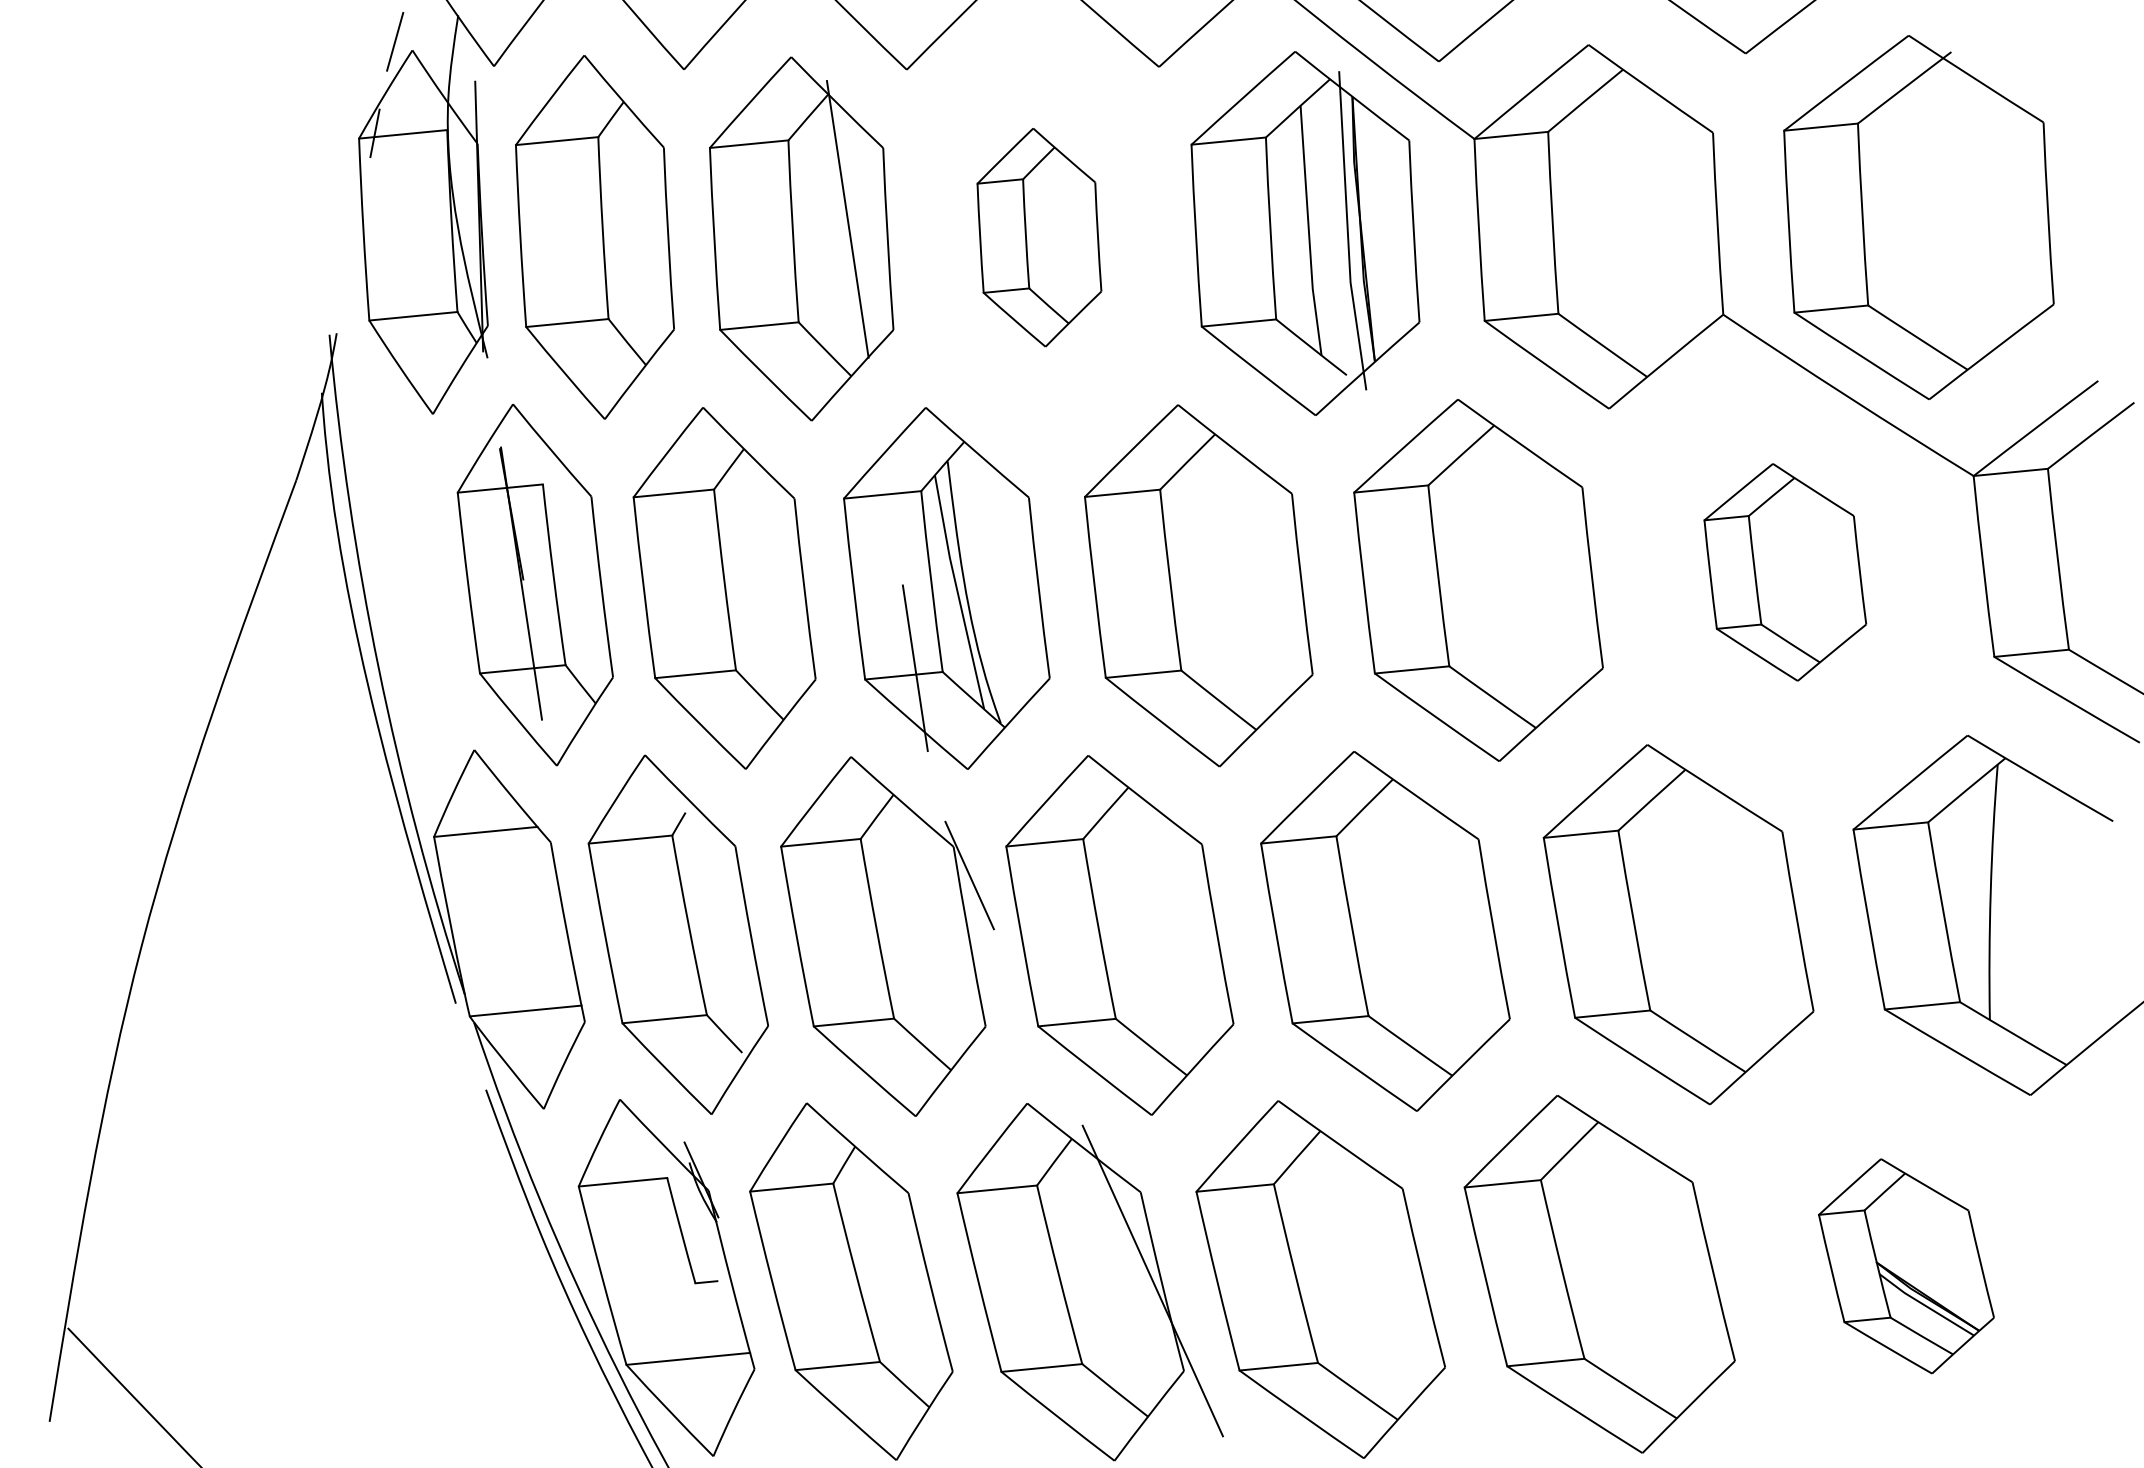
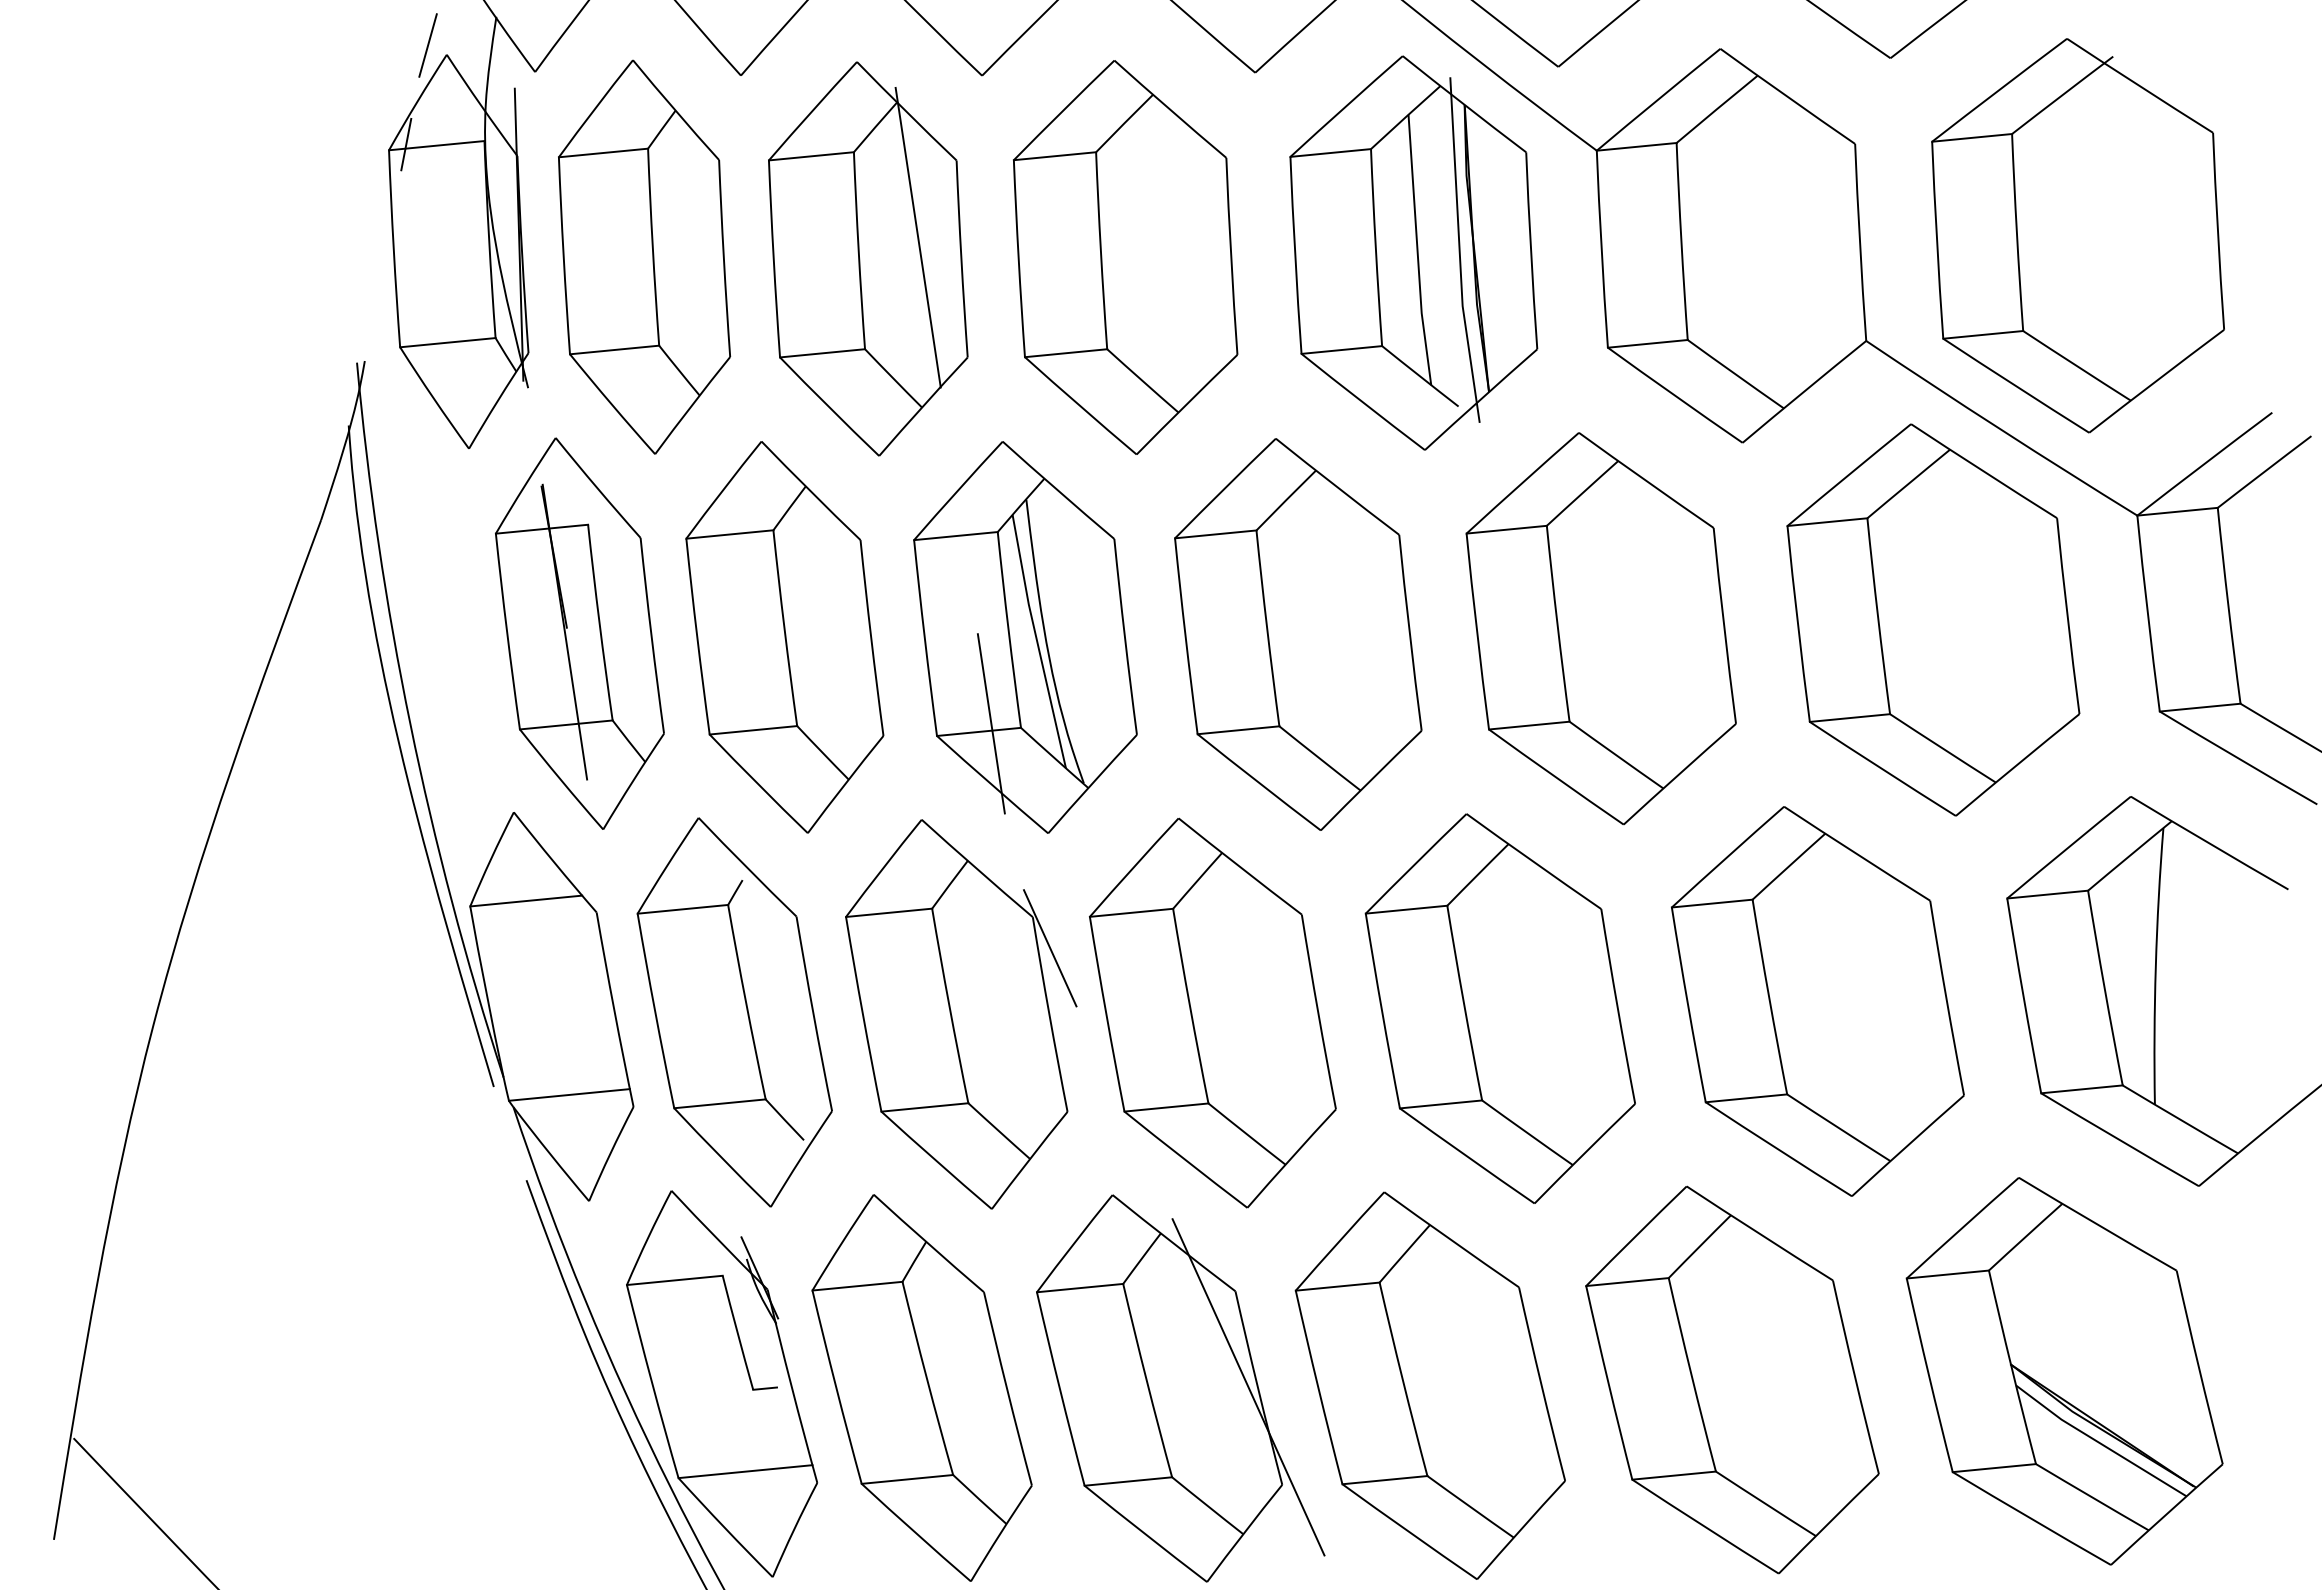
part: (1039, 237) -> (1125, 257), size x1.67
part: (1785, 571) -> (1933, 619), size x1.67
part: (1906, 1266) -> (2064, 1371), size x1.67

